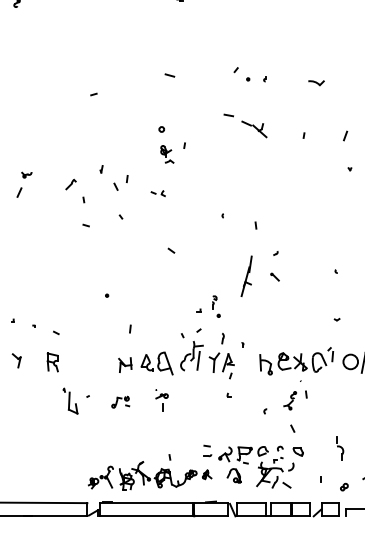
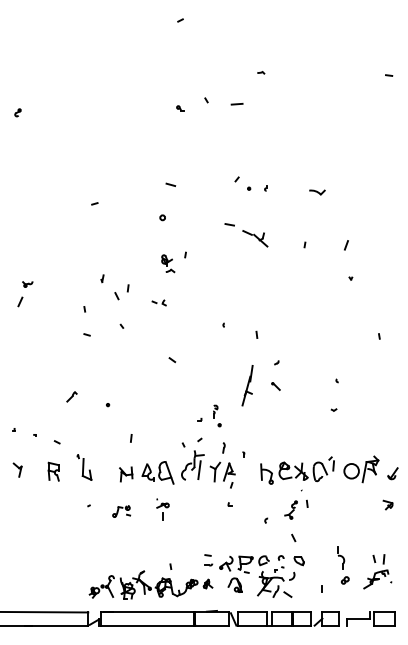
circle: (161, 129) -> (162, 217), moved
part: (70, 184) -> (71, 396), moved
part: (336, 319) -> (333, 409), moved
part: (70, 401) -> (84, 467), moved
part: (344, 487) -> (345, 580), moved

